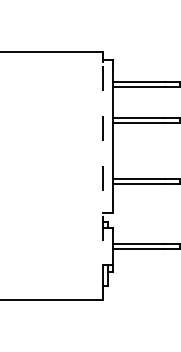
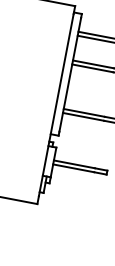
line: (103, 175) -> (56, 104), dashed -> solid

